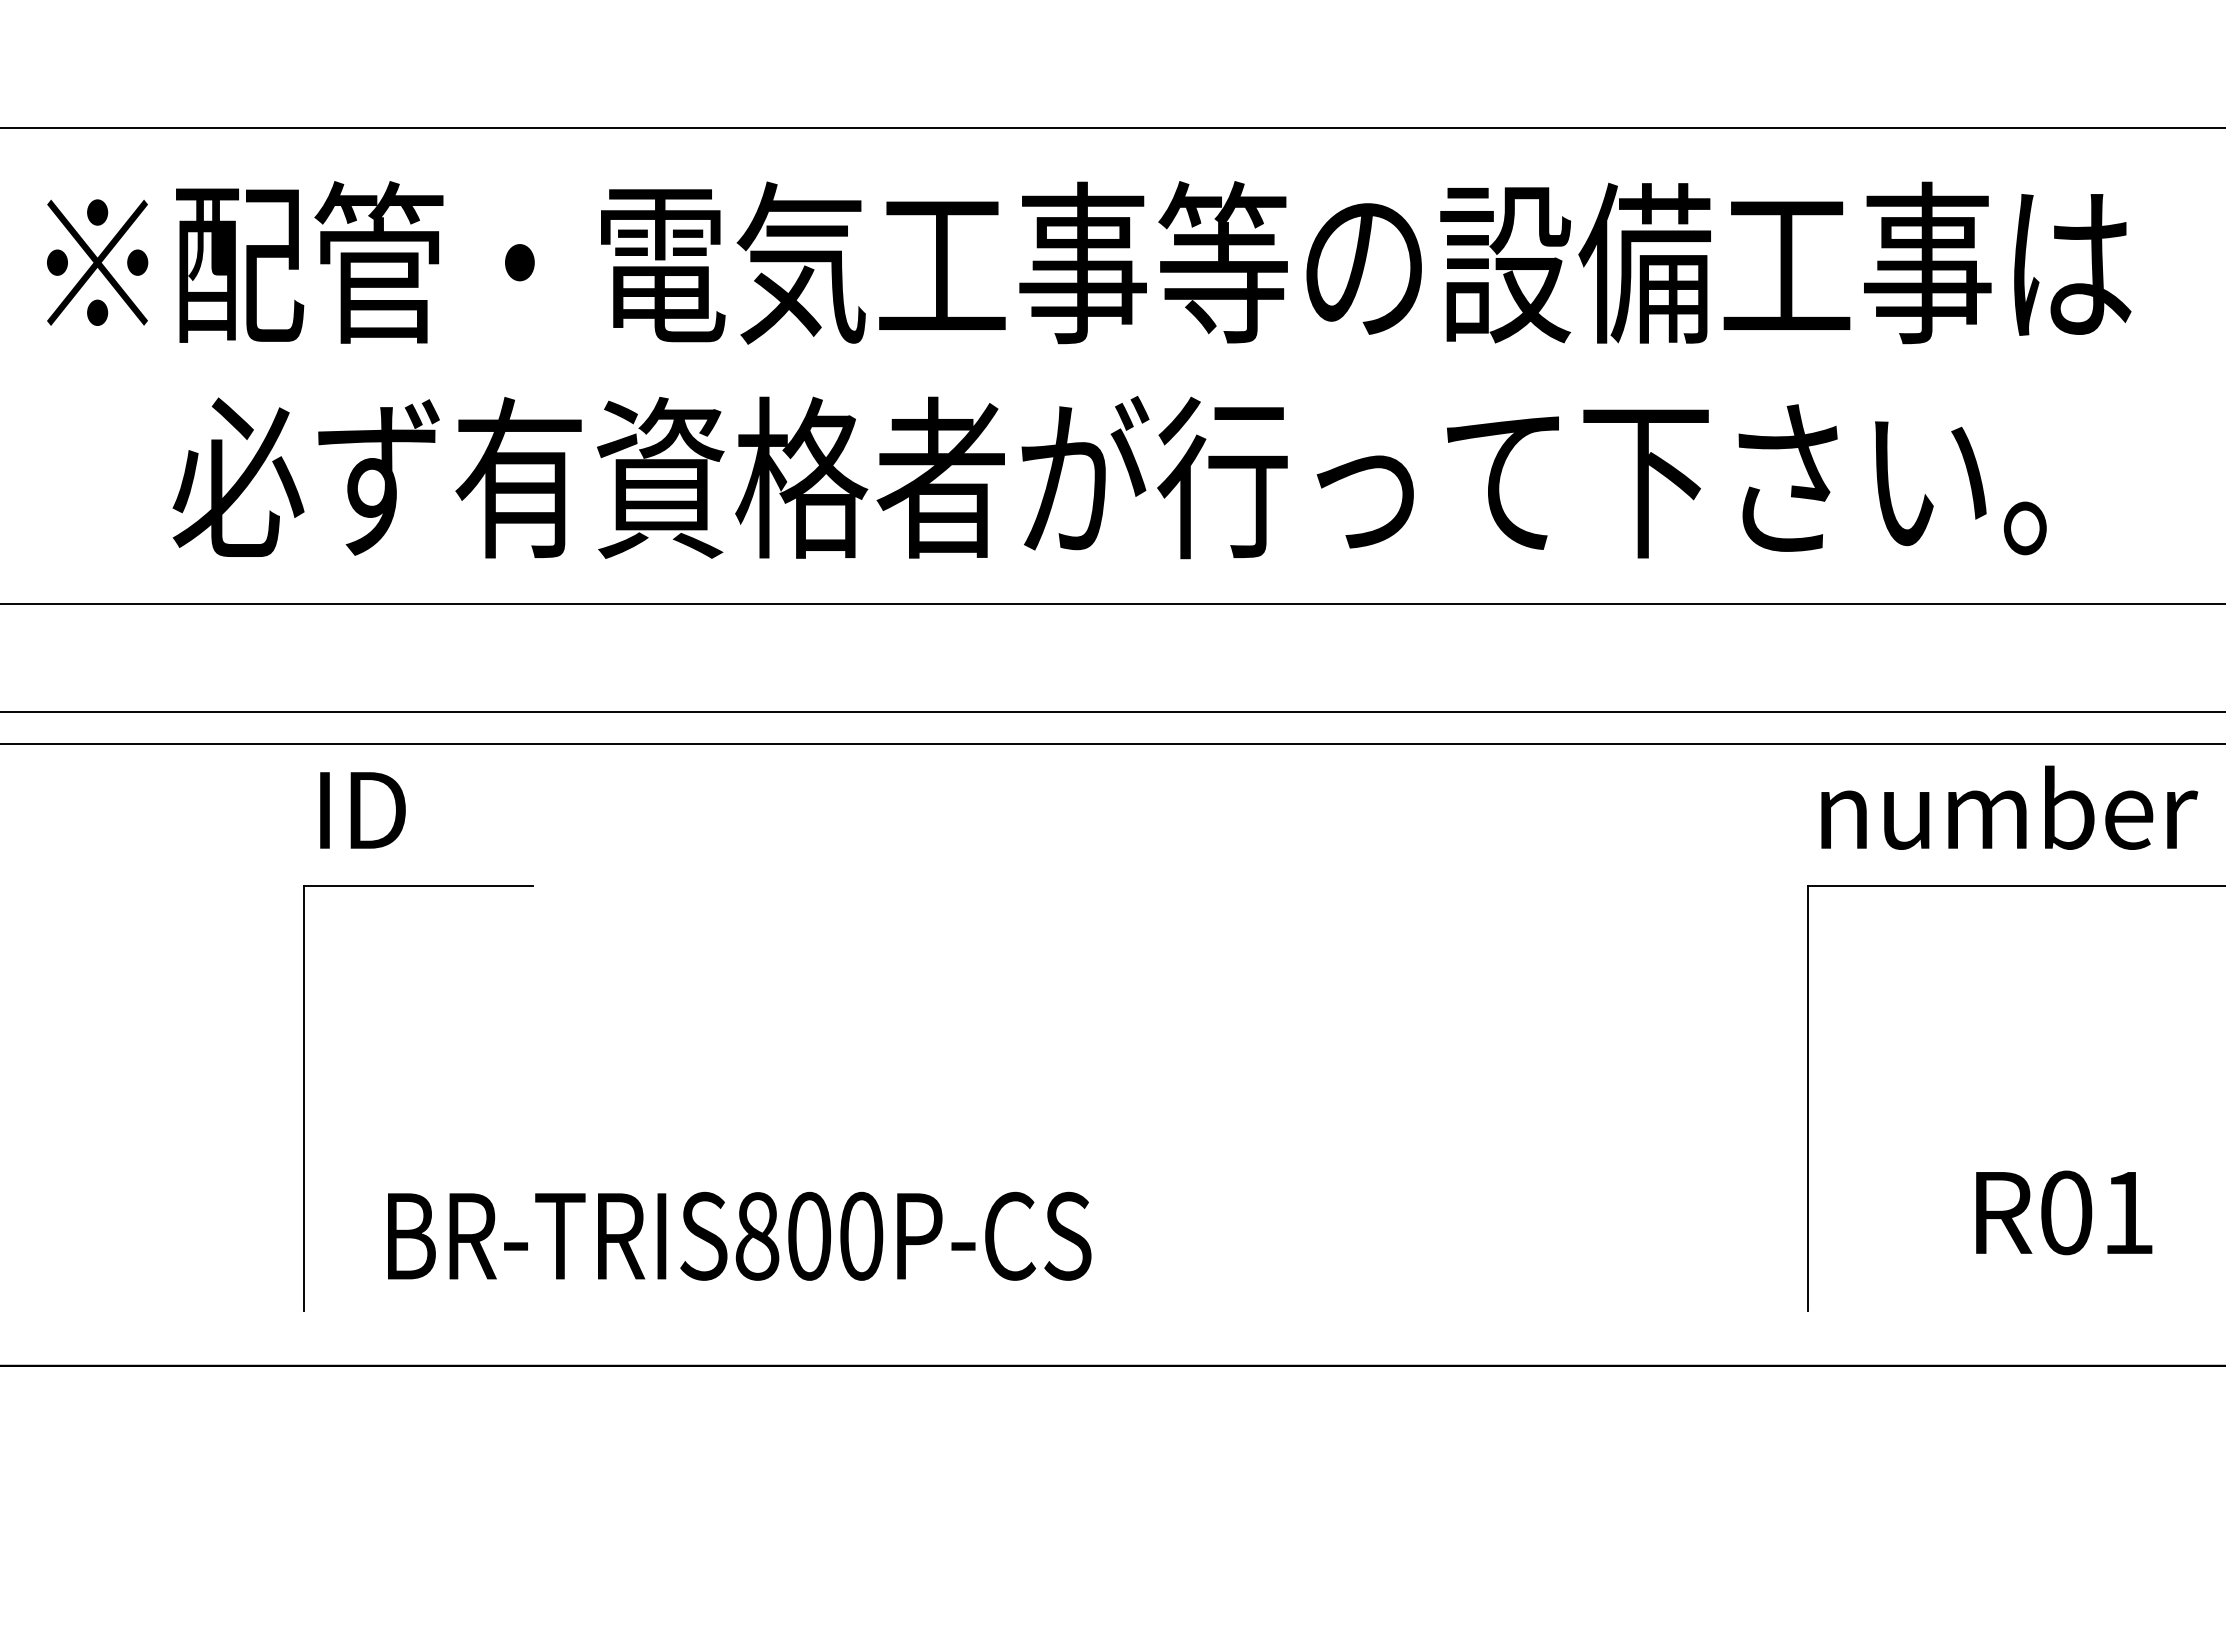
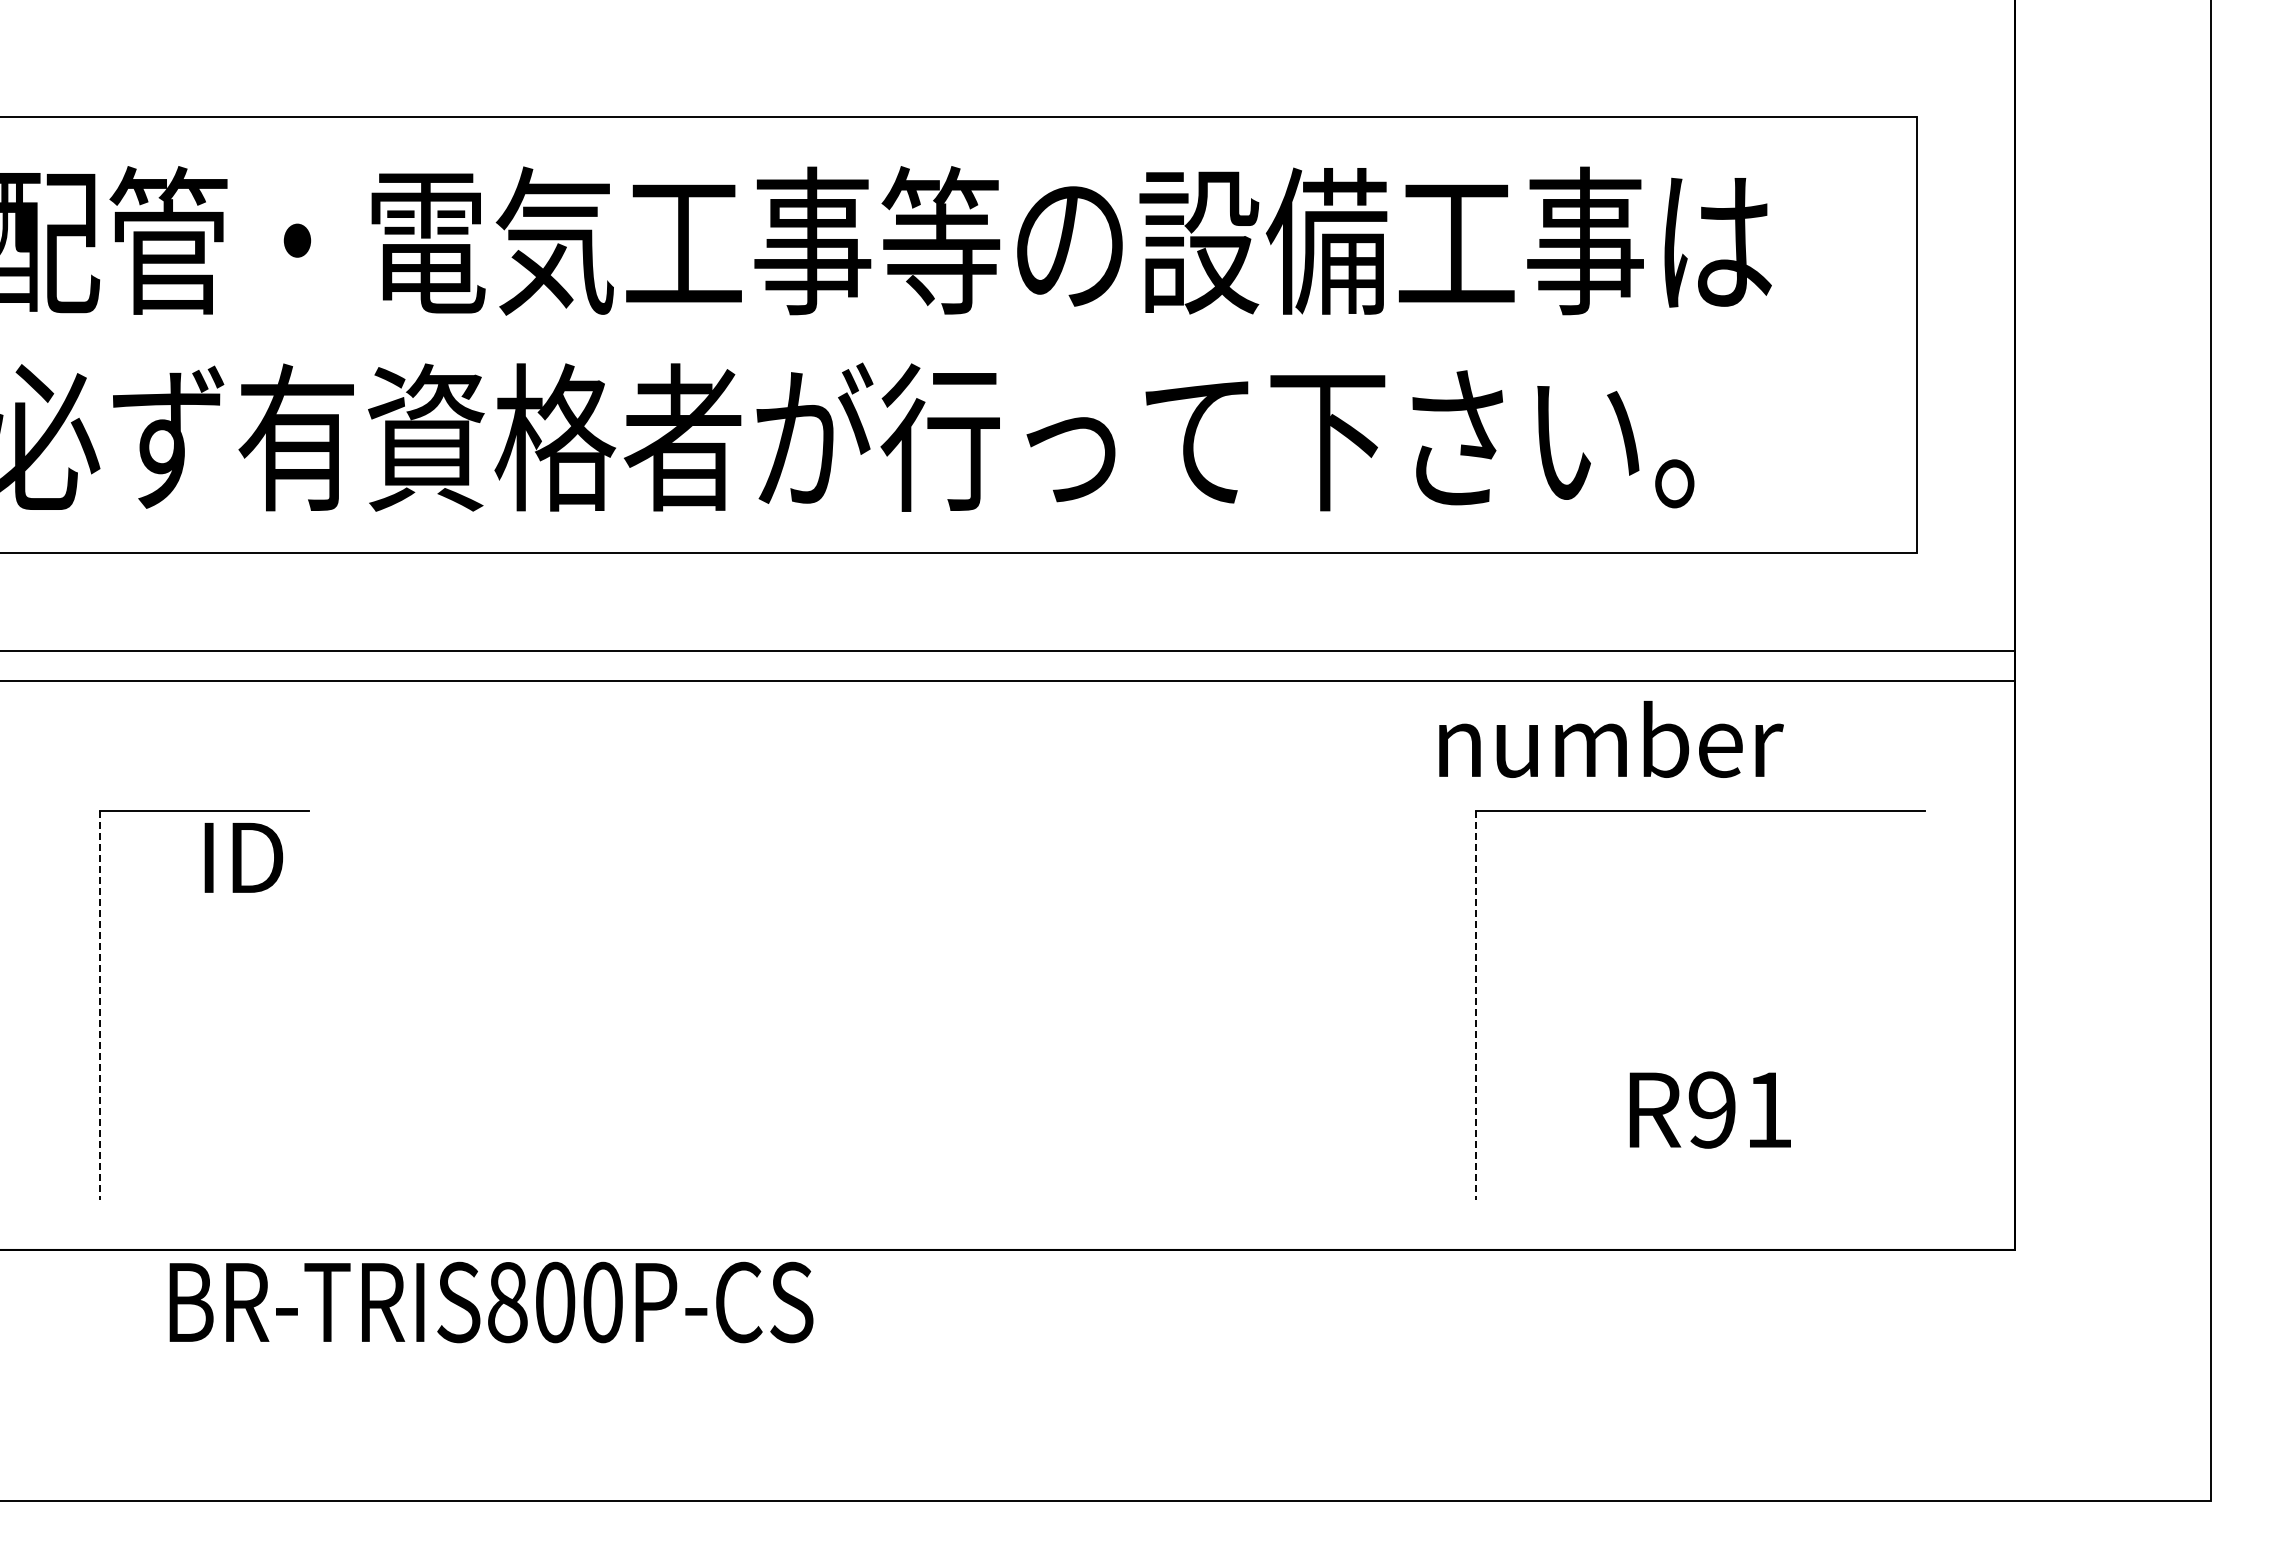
text: (2009, 807) -> (1611, 739), moved
text: (362, 810) -> (243, 857), moved
line: (303, 1098) -> (99, 1005), solid -> dashed
line: (1808, 1098) -> (1476, 1005), solid -> dashed
text: (2065, 1212) -> (1711, 1109), R01 -> R91
text: (739, 1236) -> (491, 1302), moved

